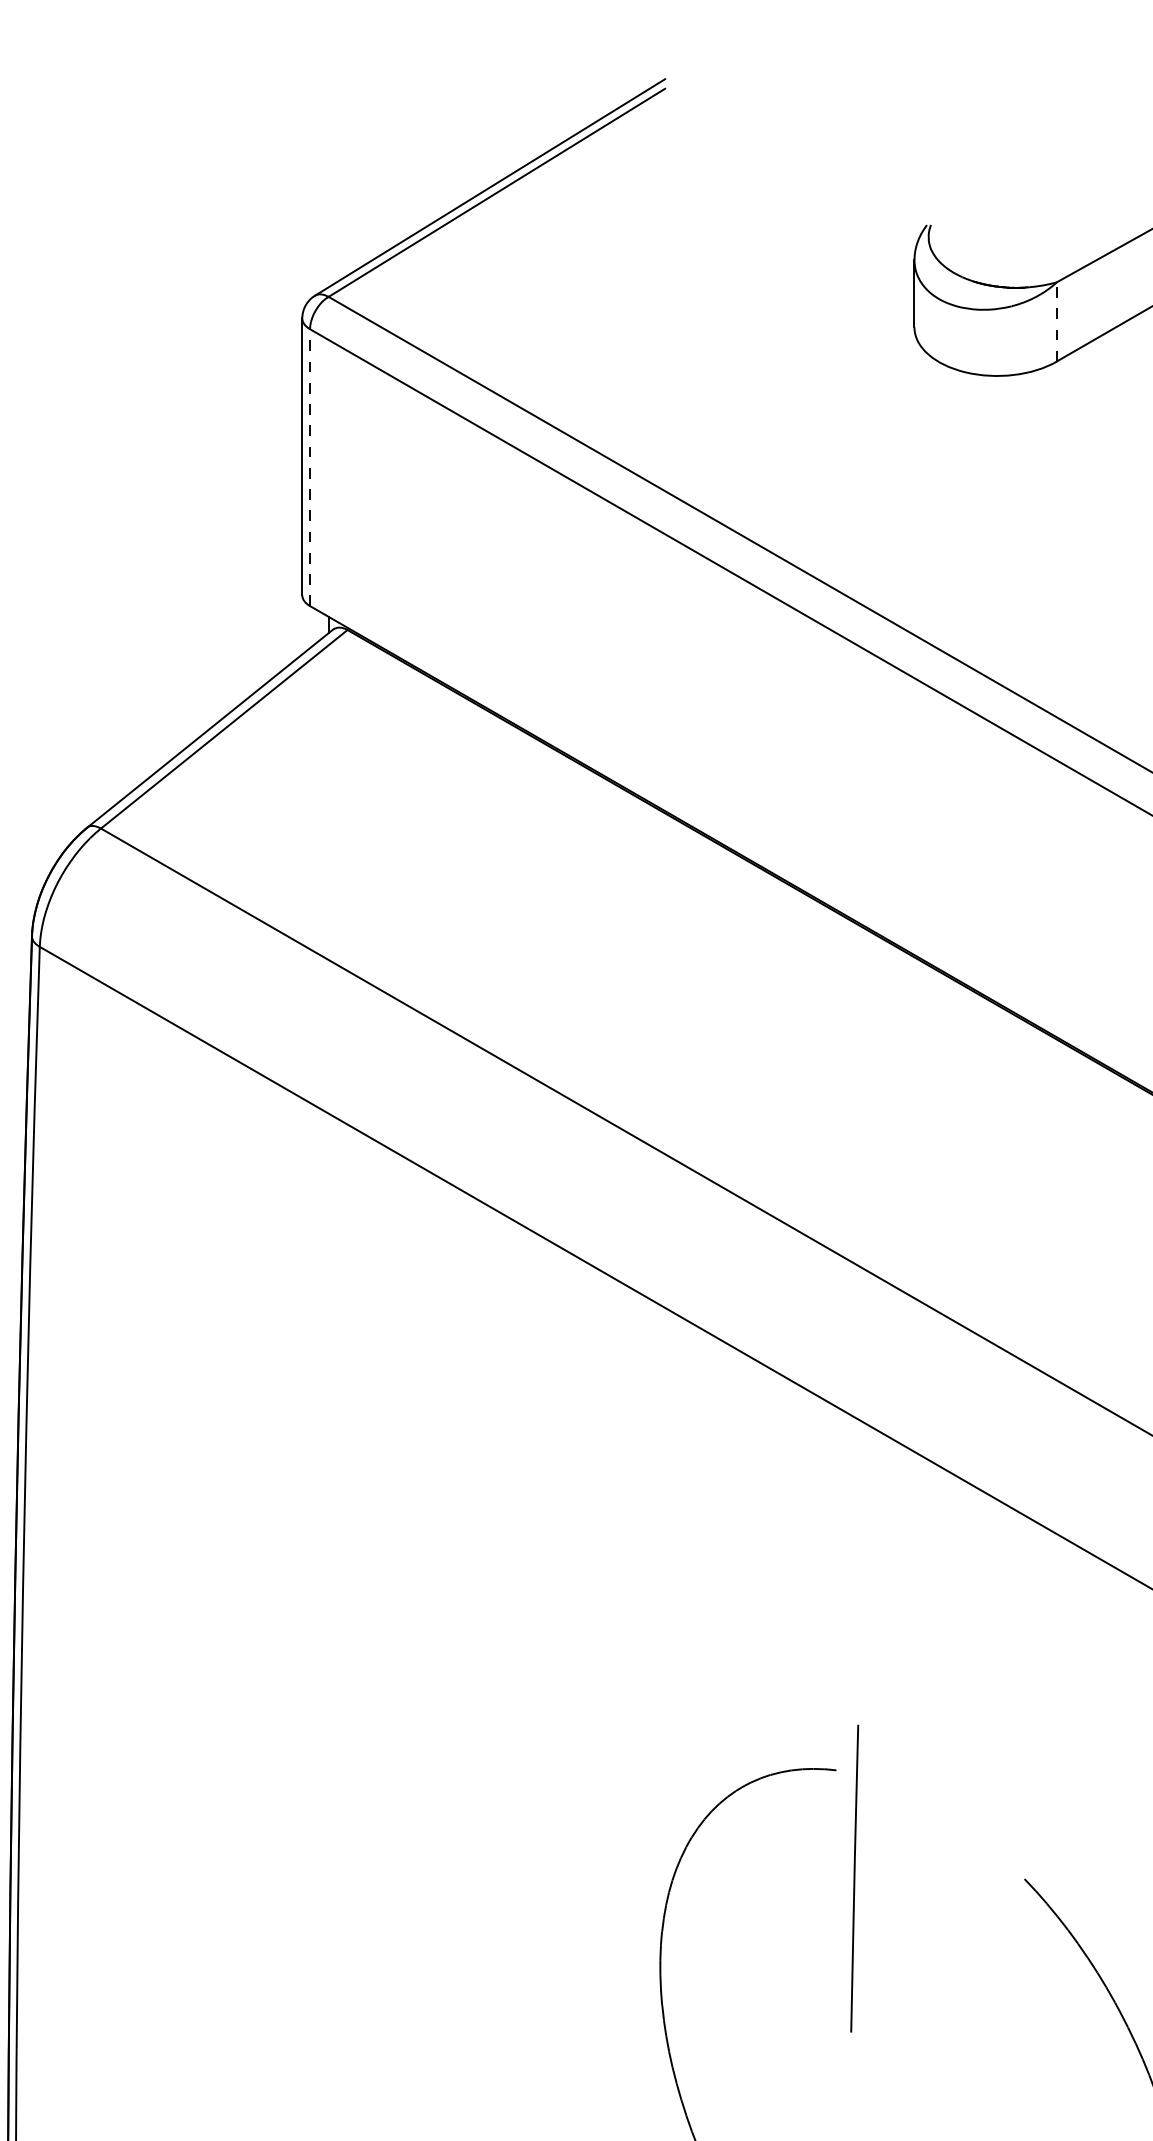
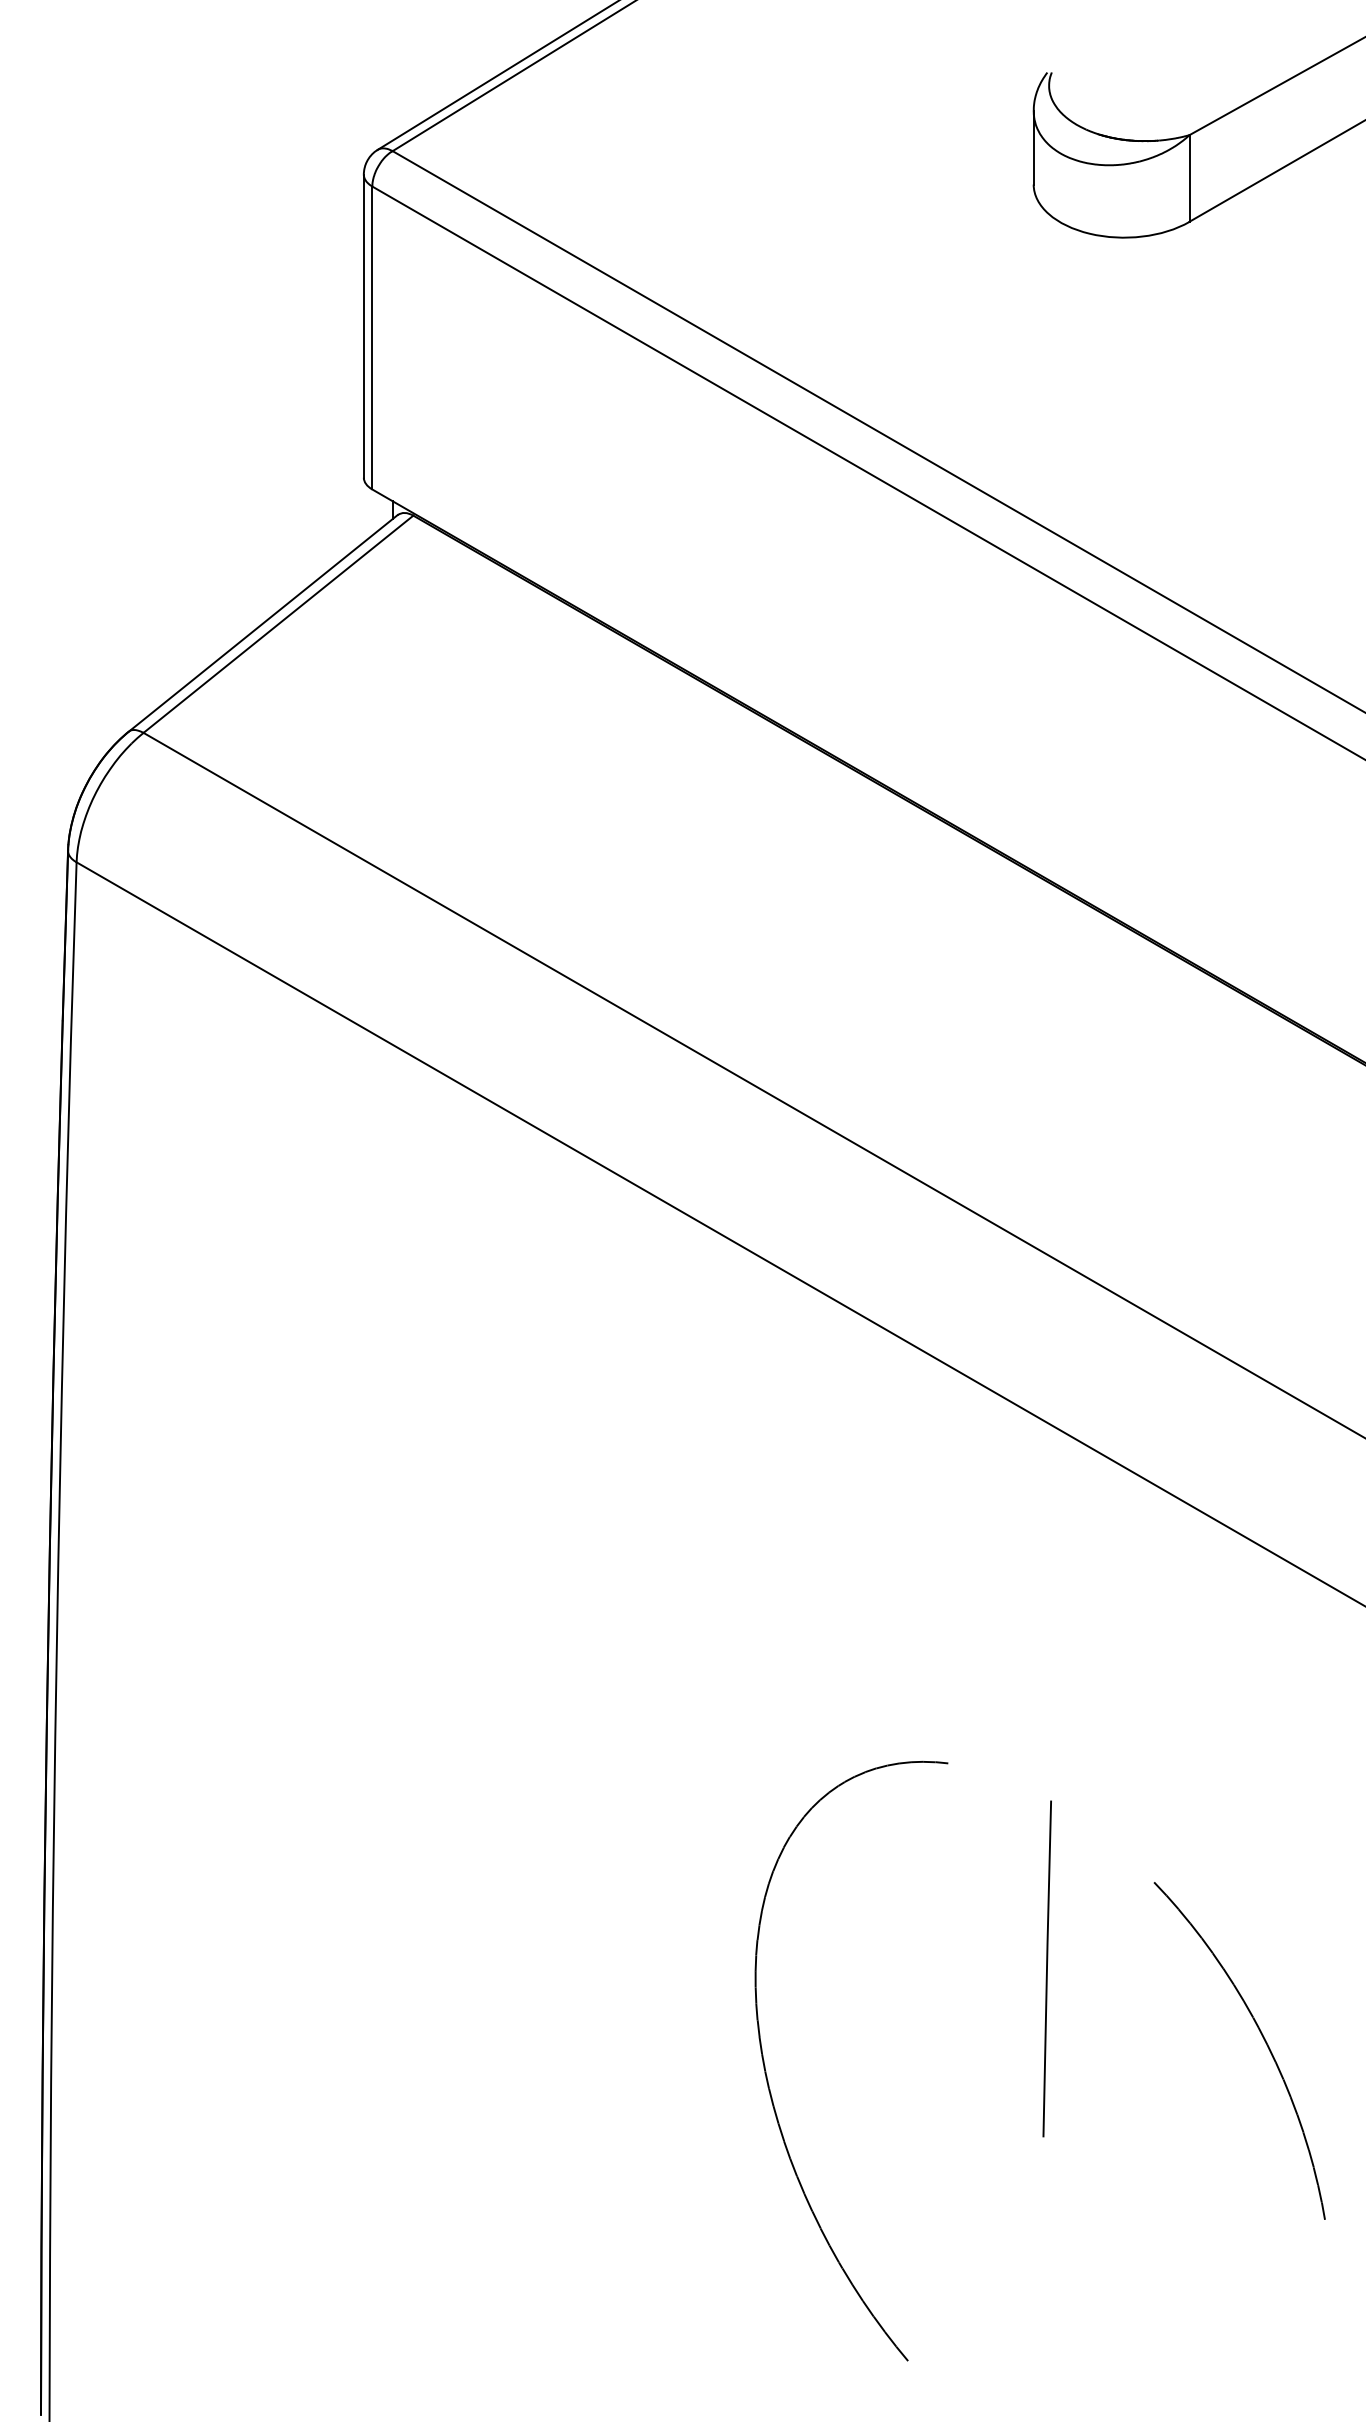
line: (1056, 320) -> (1189, 177), dashed -> solid
line: (310, 467) -> (372, 337), dashed -> solid
line: (853, 1878) -> (1046, 1968), moved

